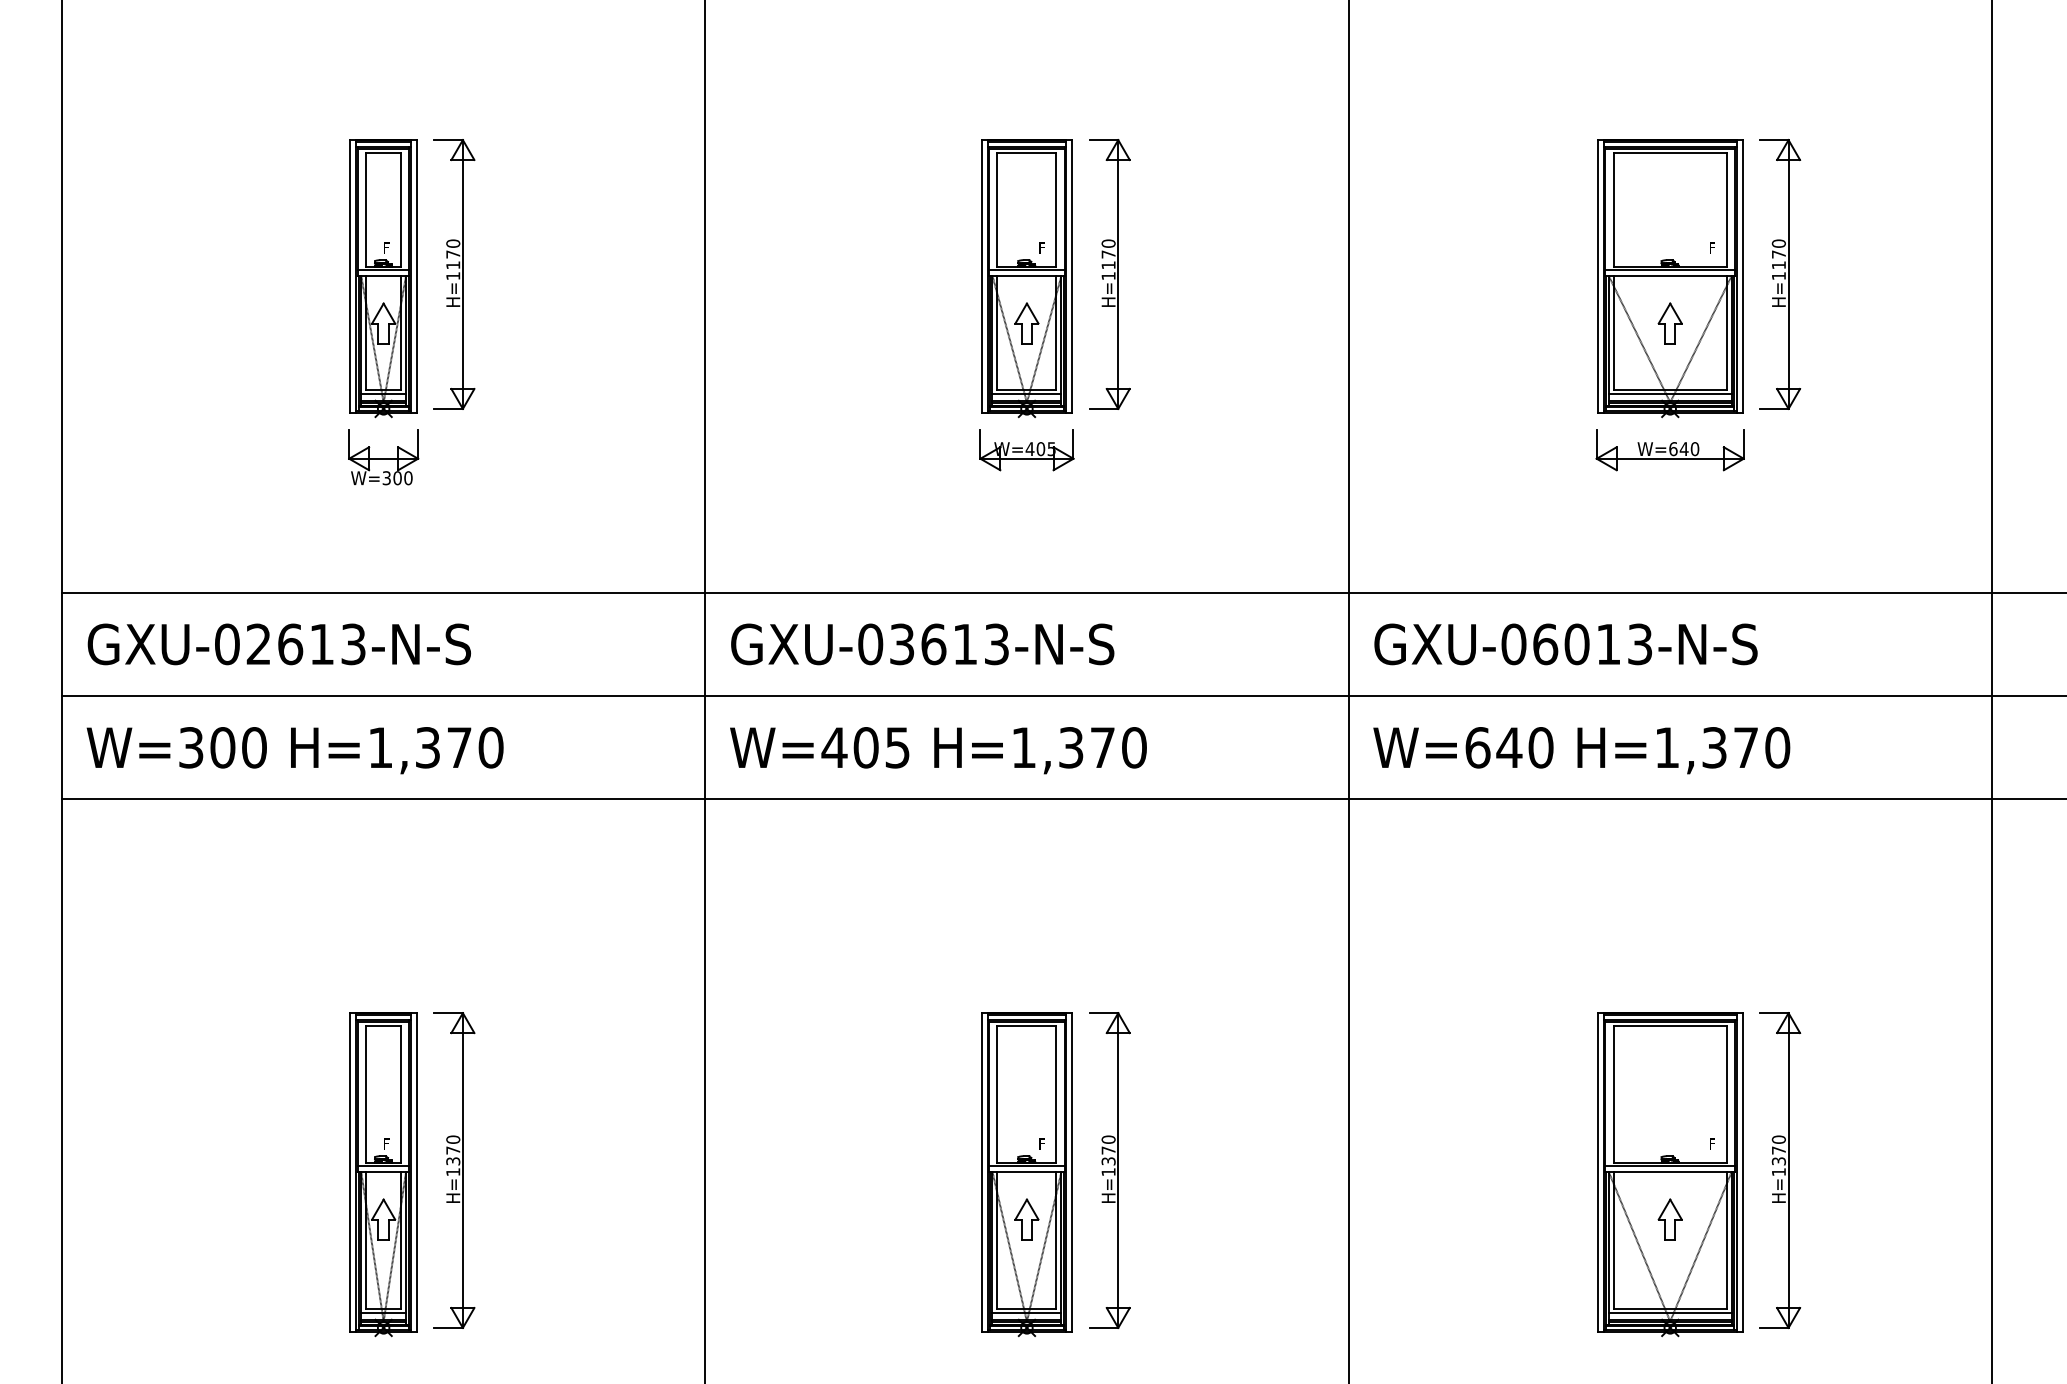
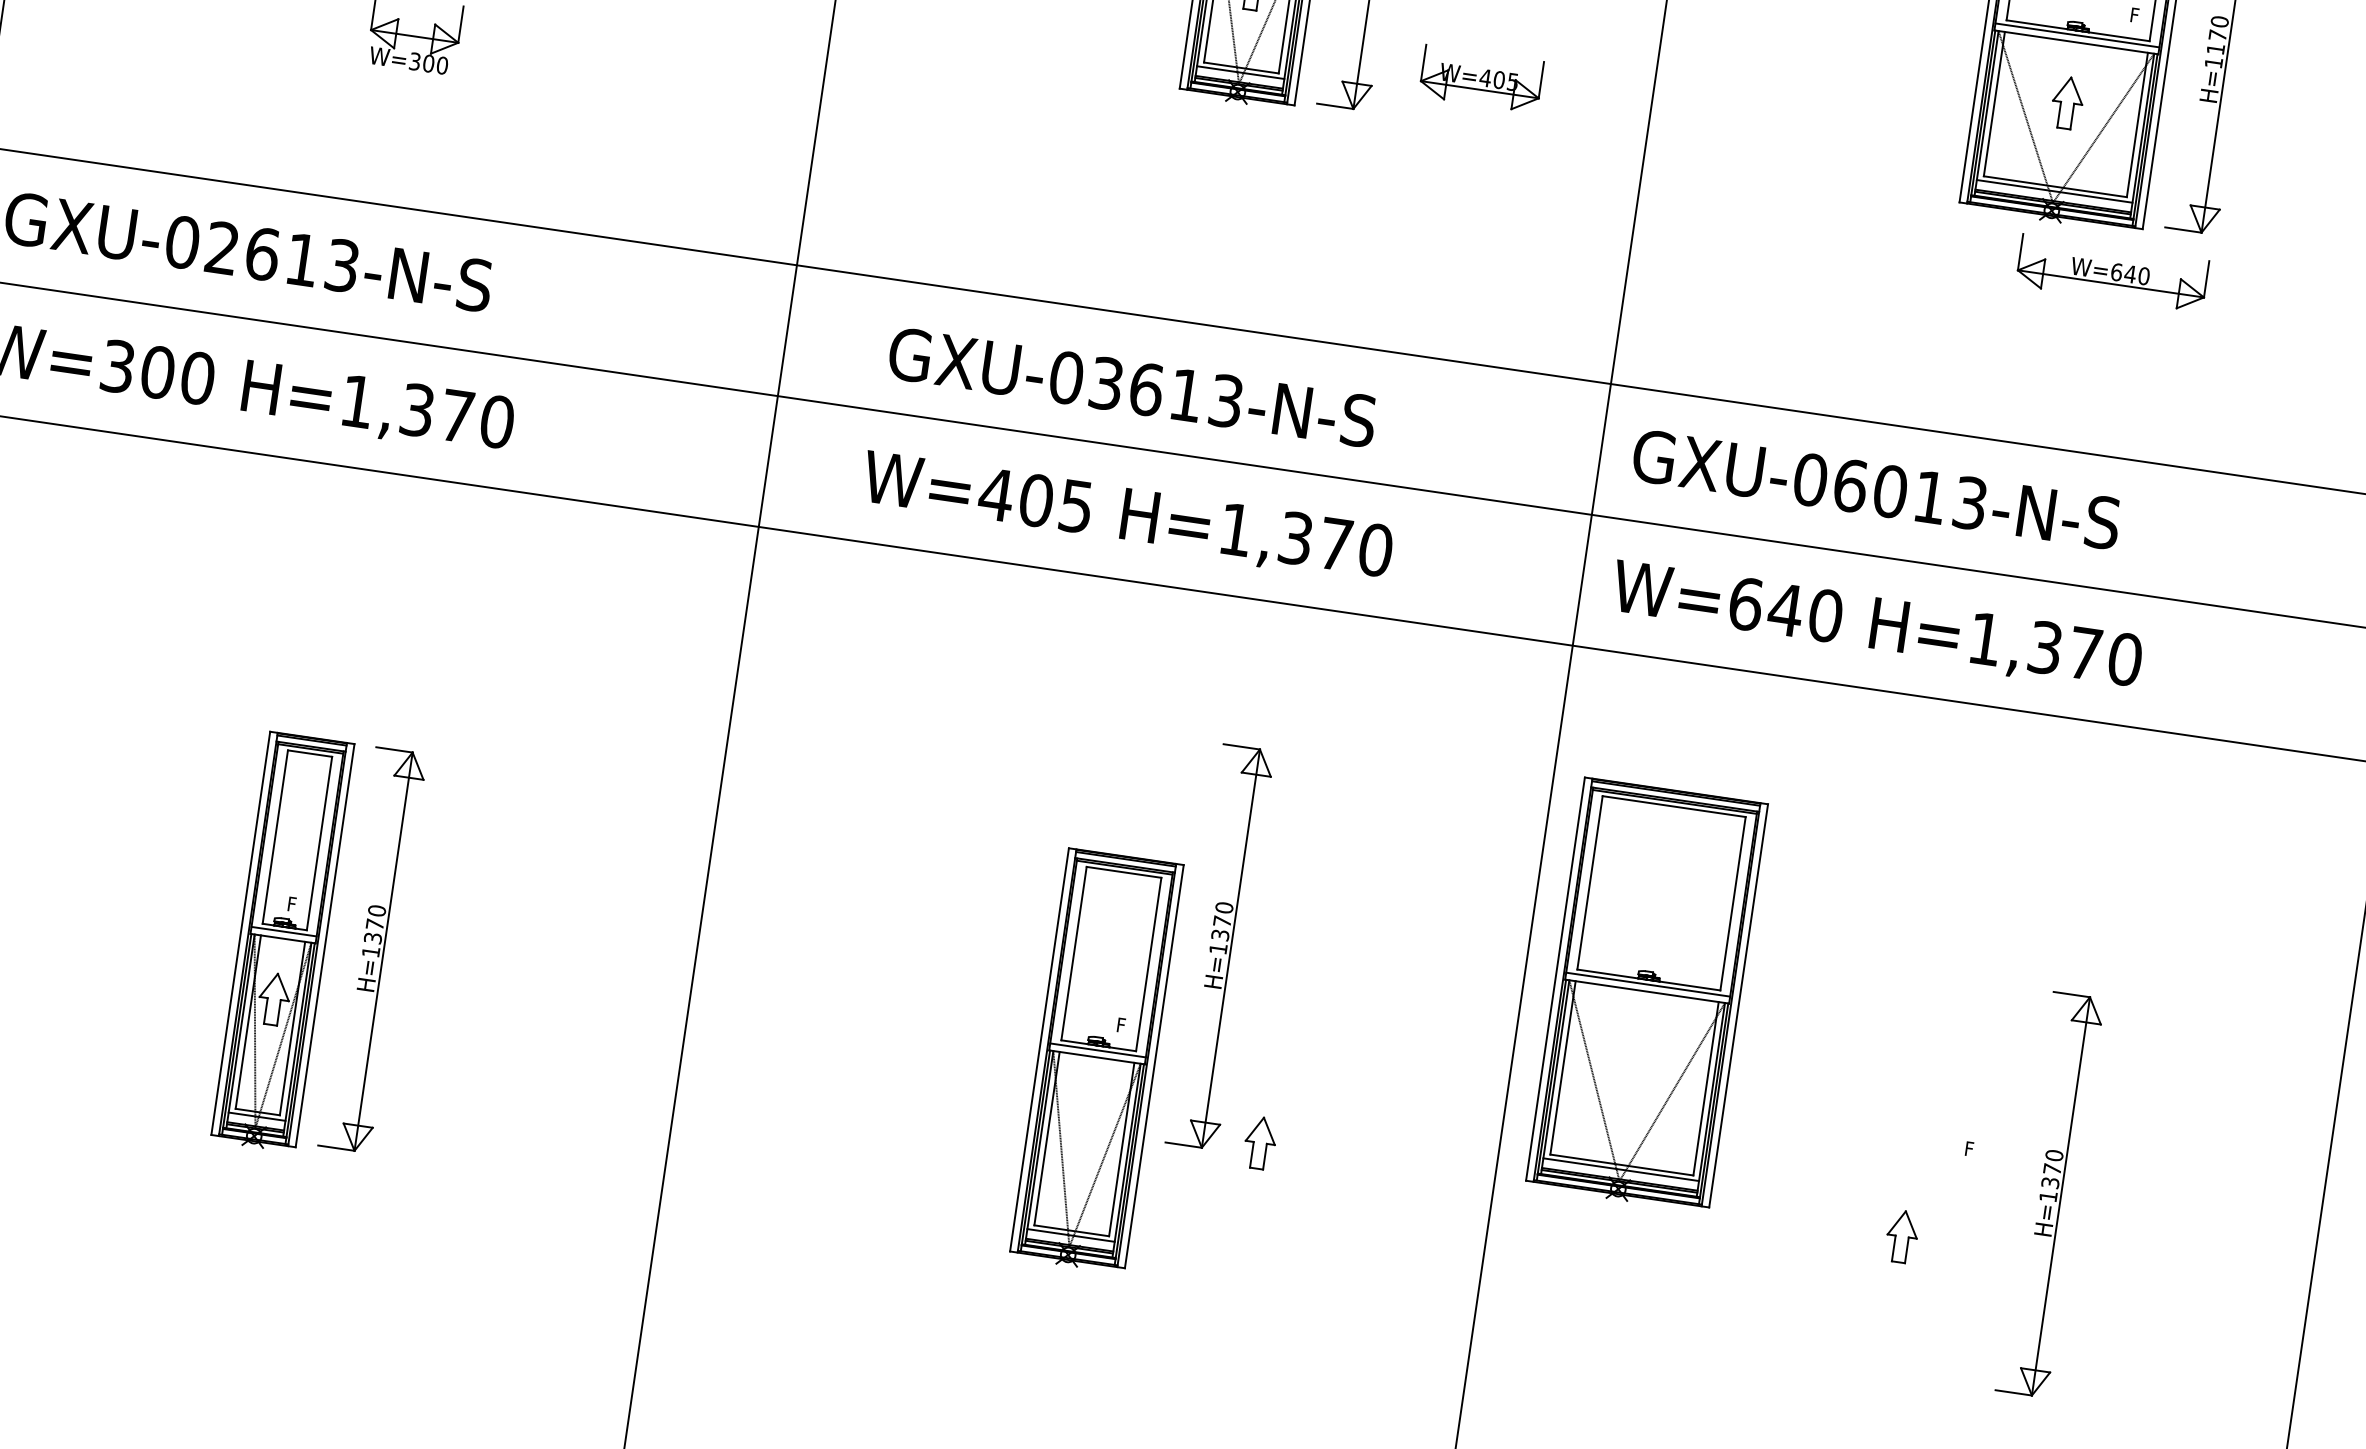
part: (1026, 450) -> (1480, 79), moved
part: (1669, 450) -> (2111, 273), moved
text: (922, 644) -> (1132, 387), moved
text: (938, 750) -> (1127, 517), moved
part: (1109, 1170) -> (1219, 946), moved
part: (1670, 1174) -> (1646, 995), moved
part: (1026, 1219) -> (1259, 1142), moved

